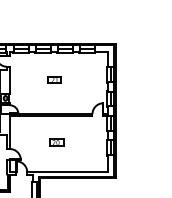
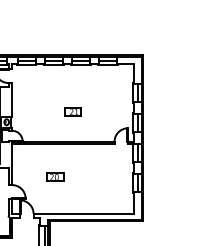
part: (54, 79) -> (73, 111), moved
part: (56, 142) -> (55, 176), moved

